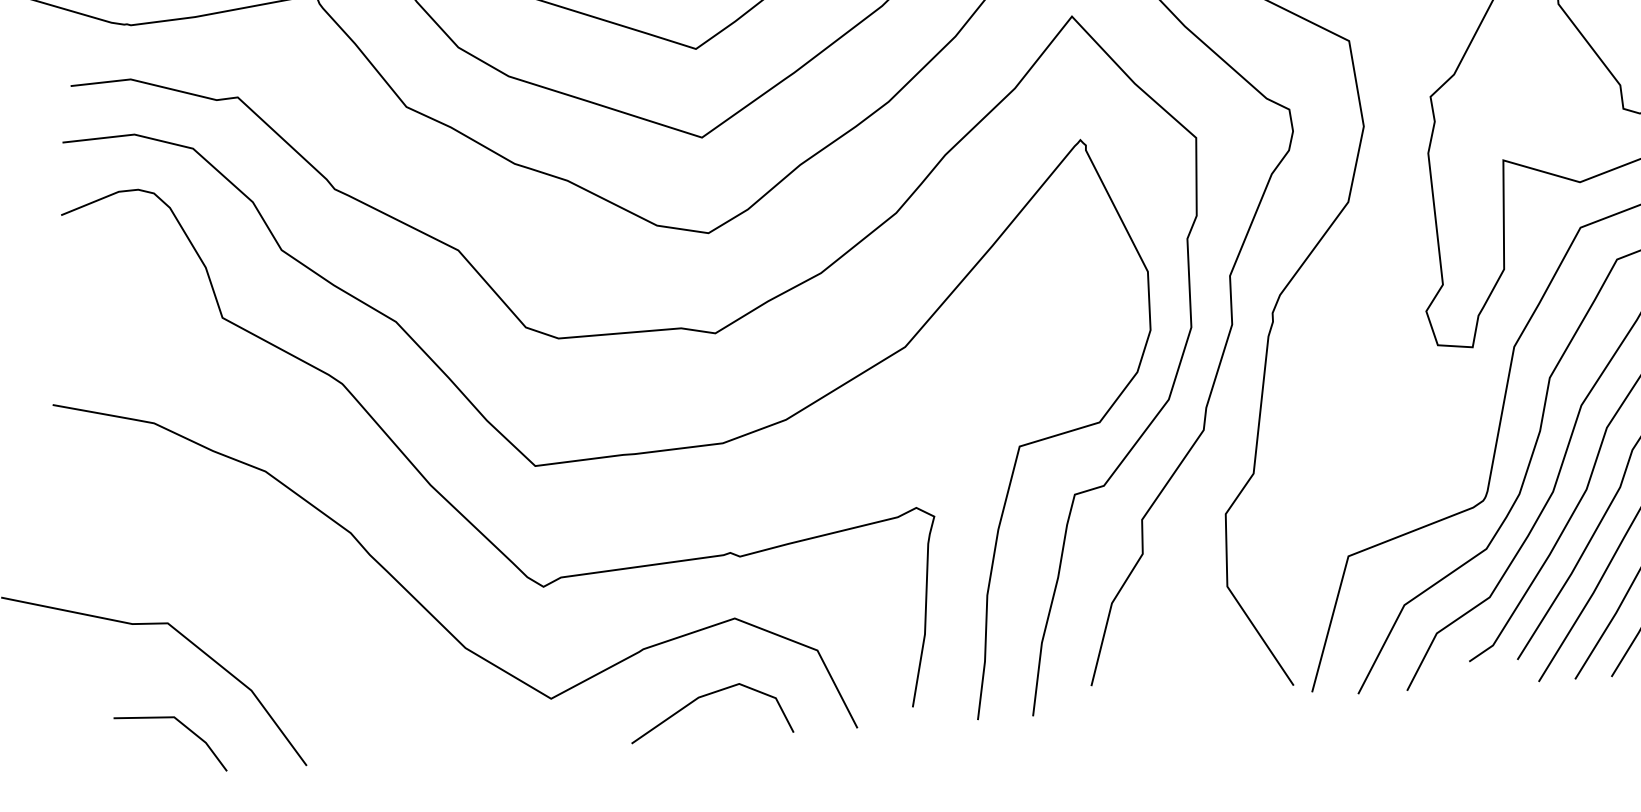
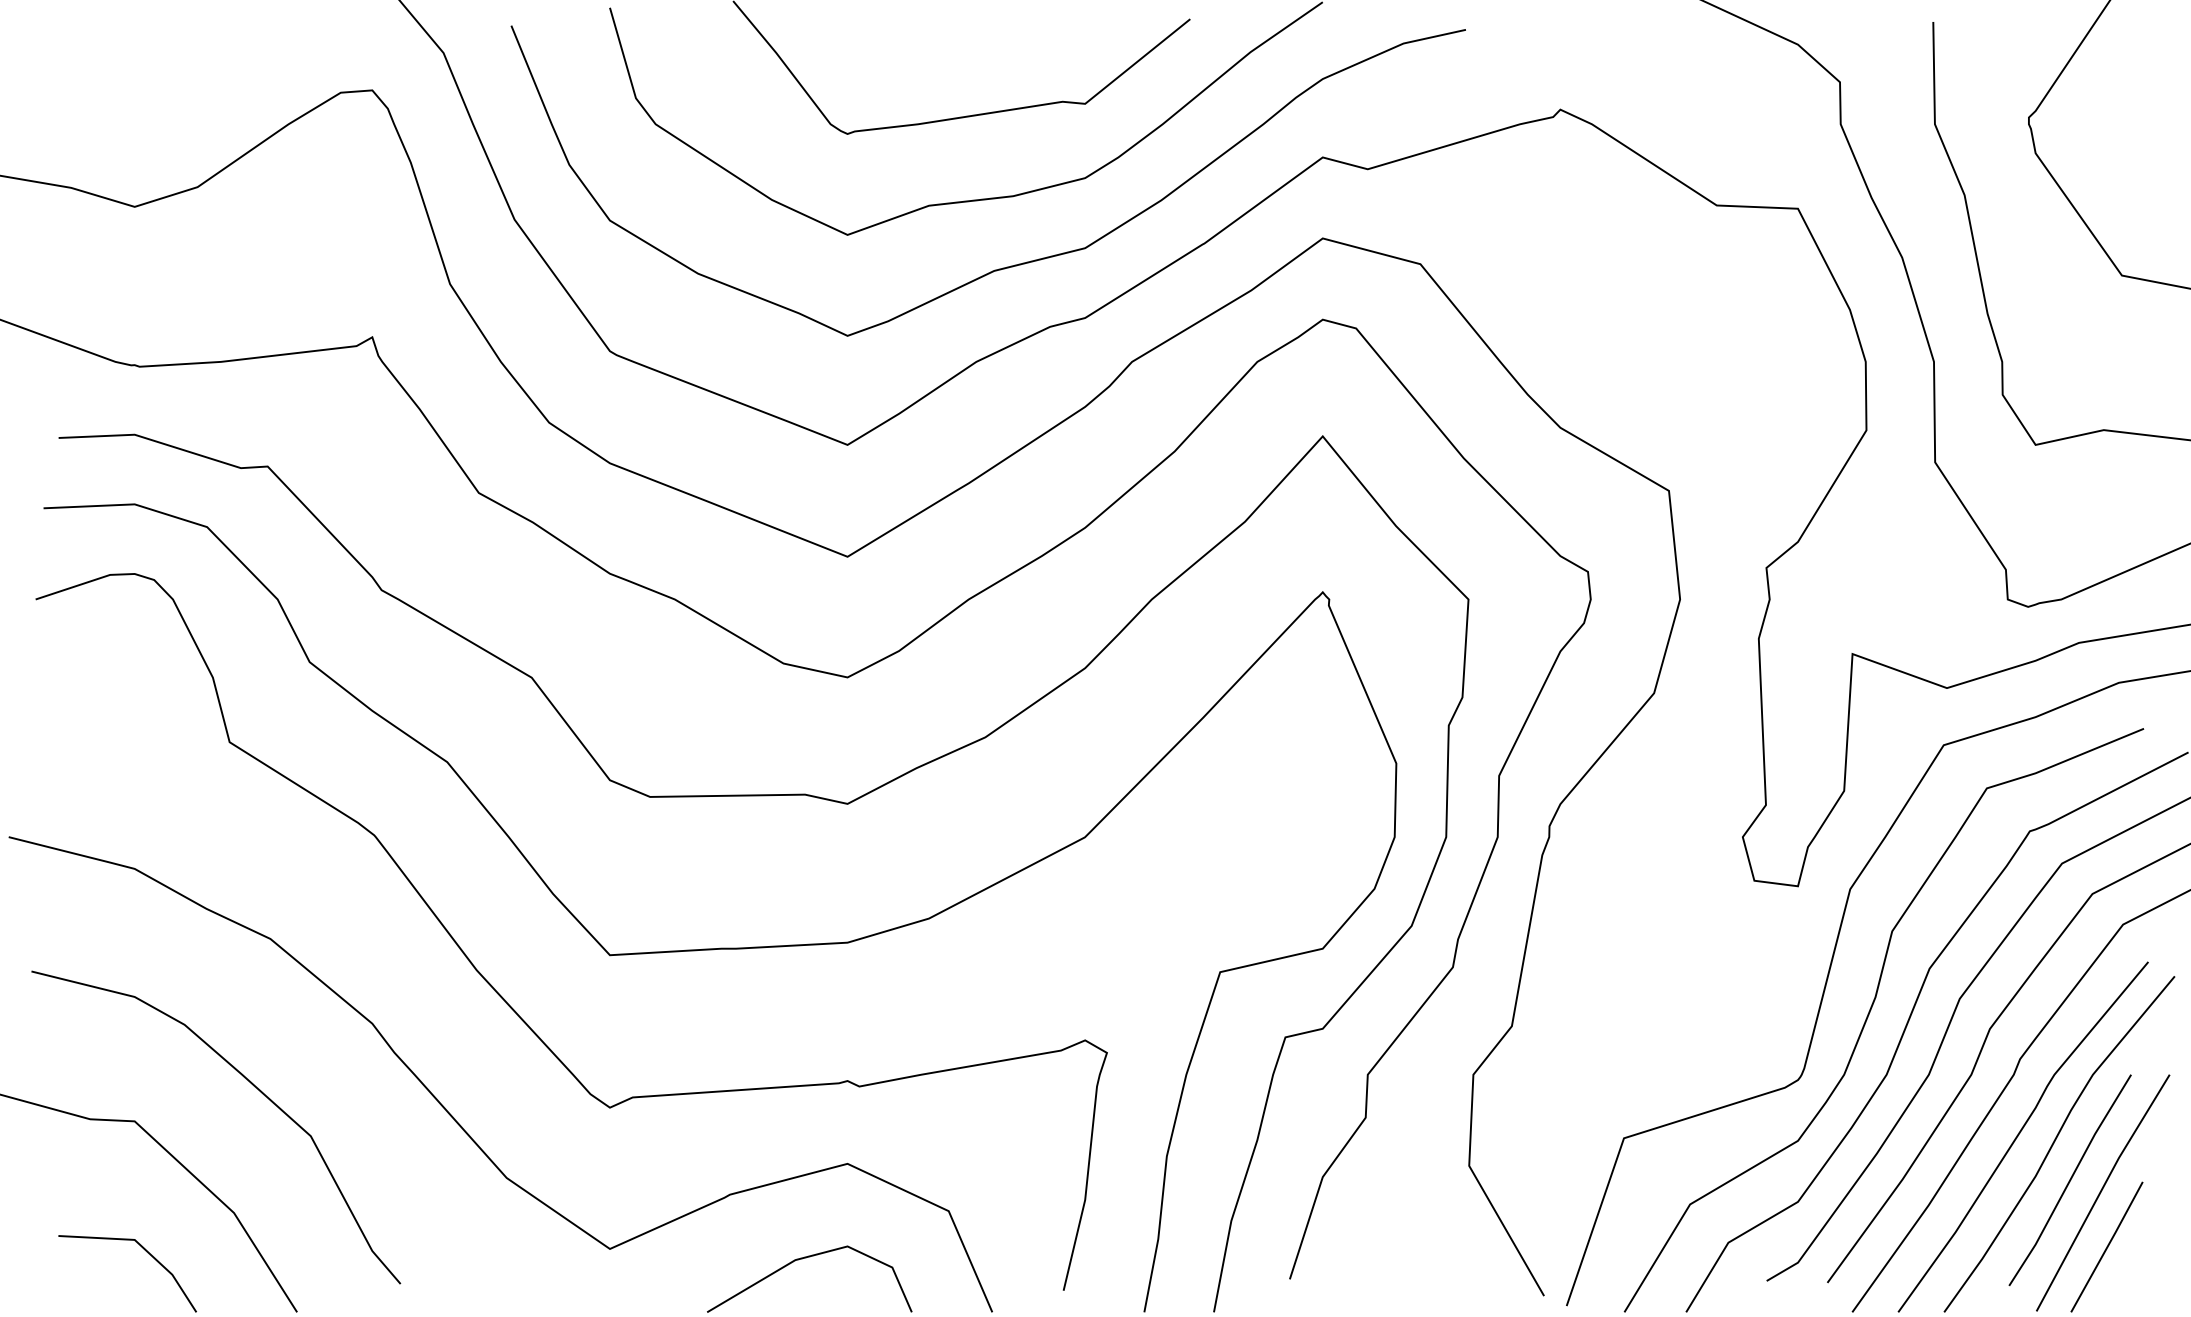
curve: (260, 590) -> (254, 1087), added

